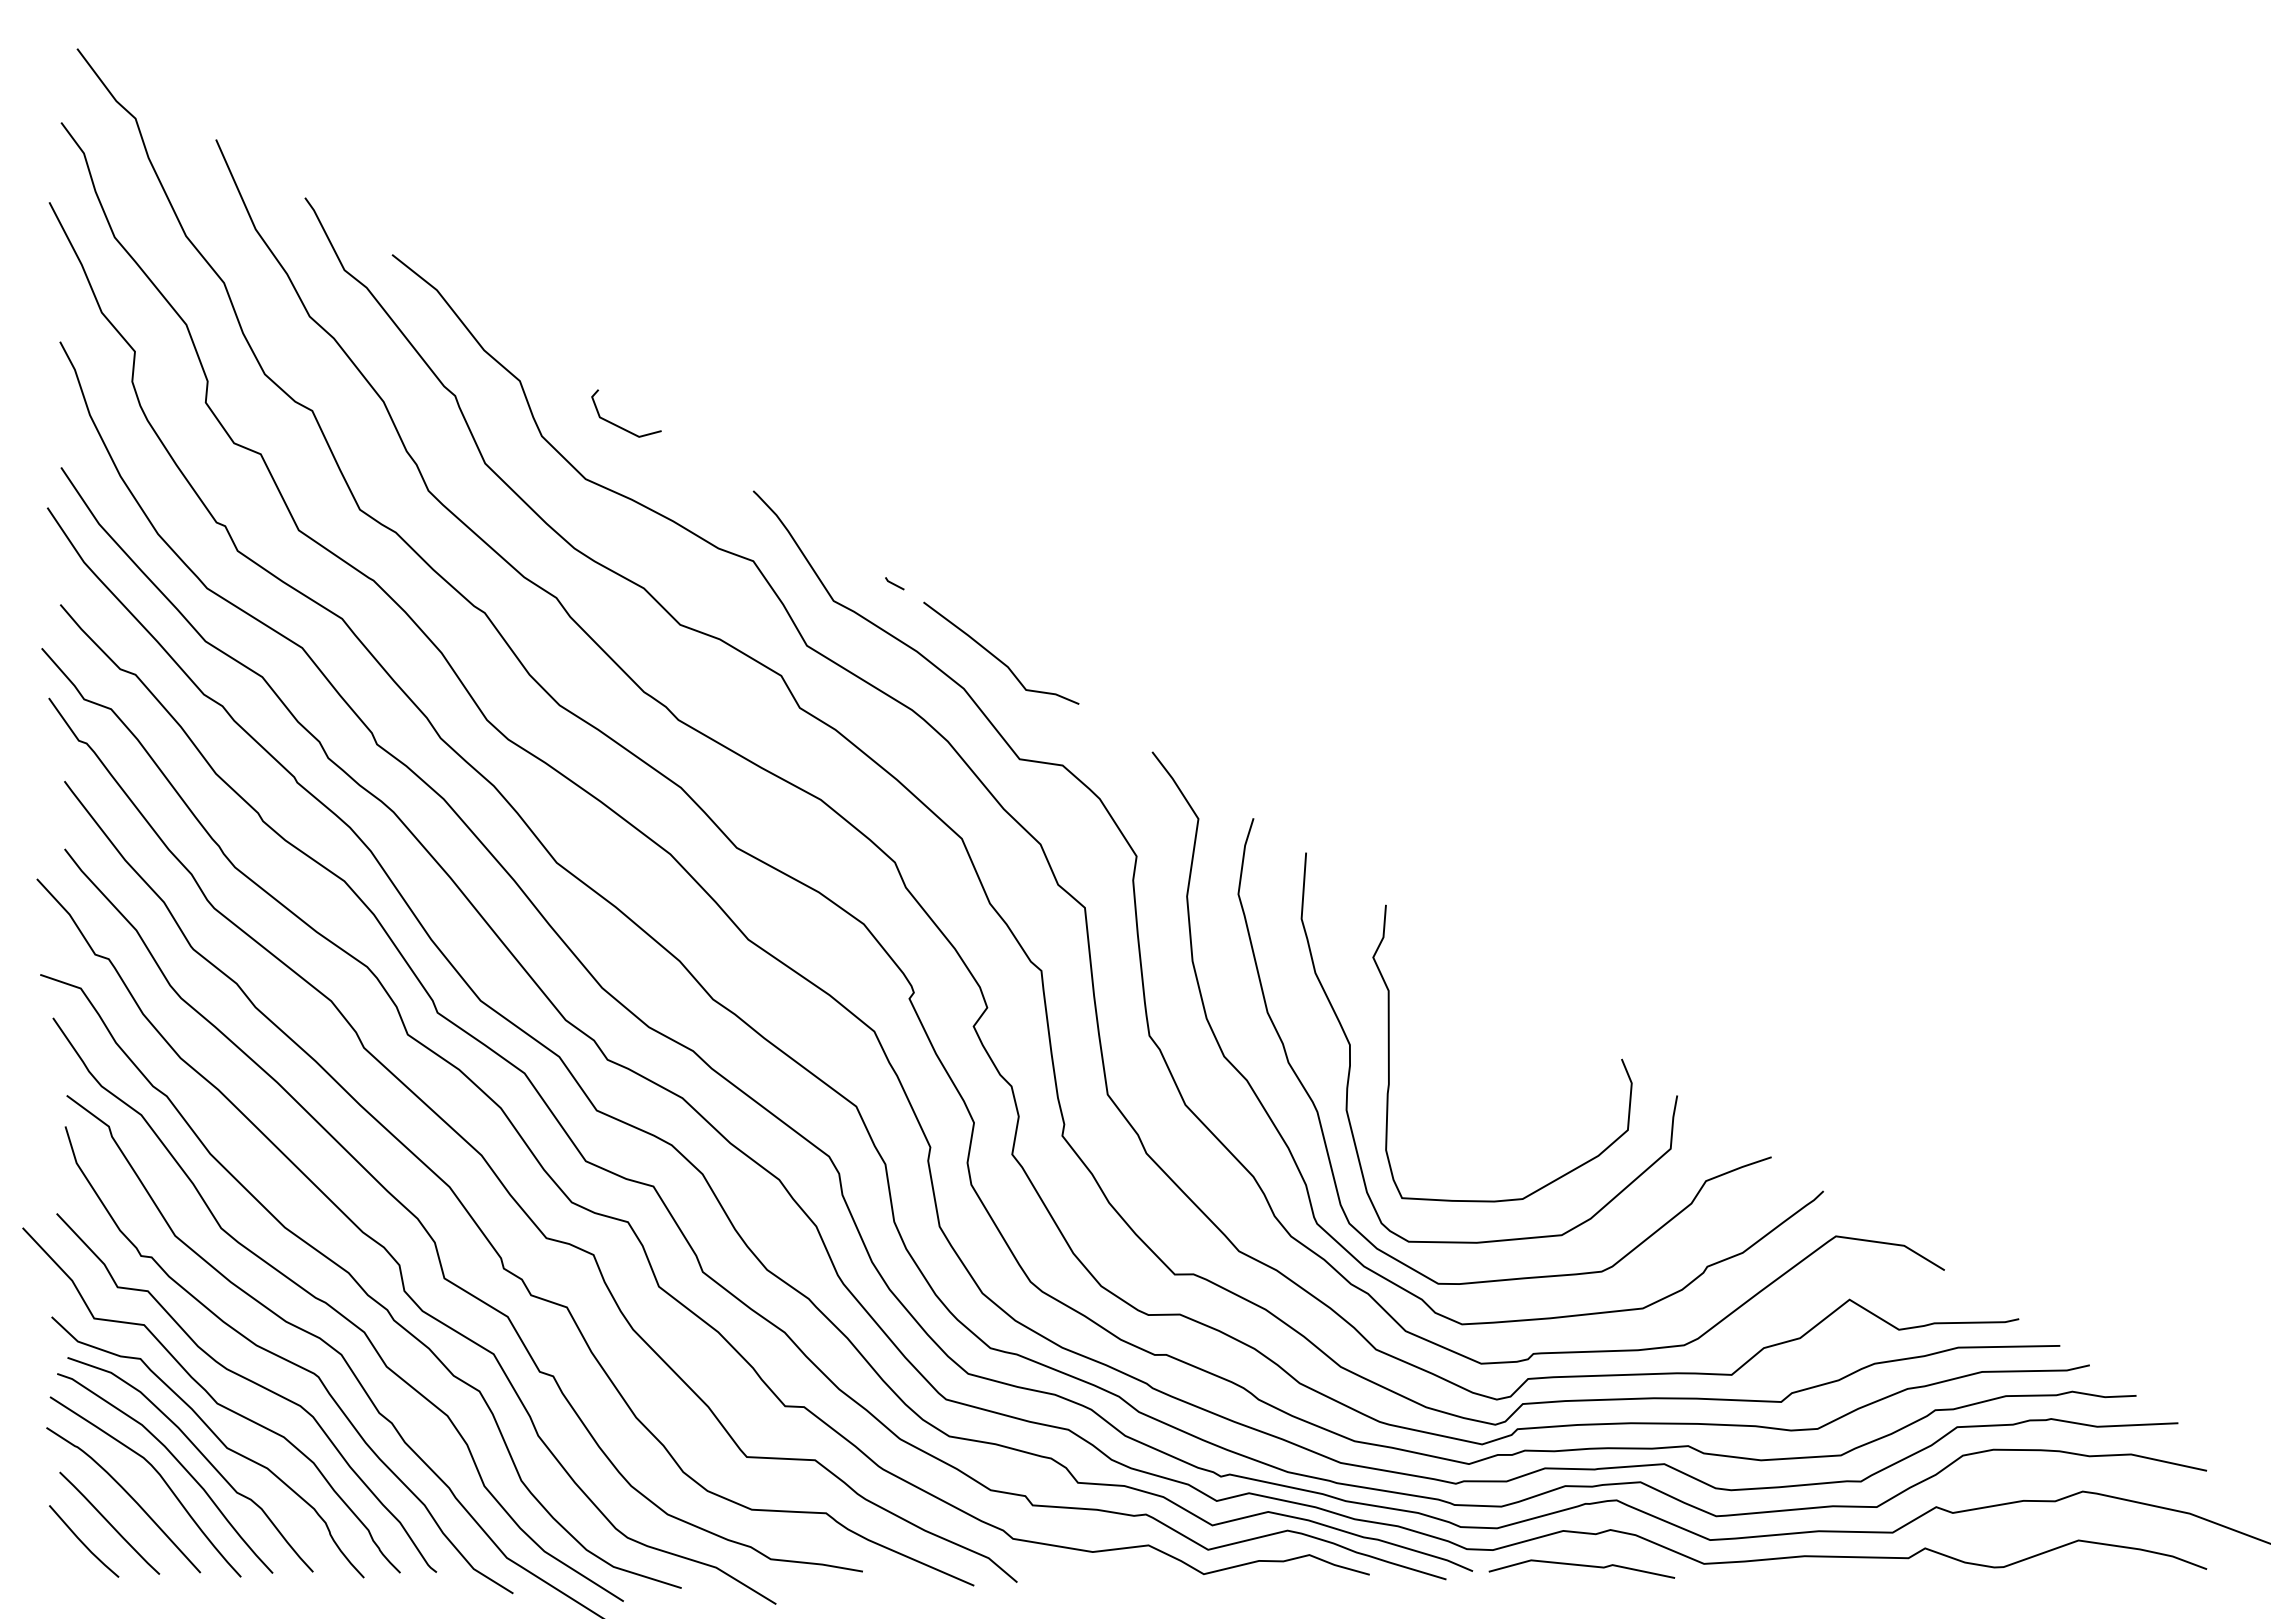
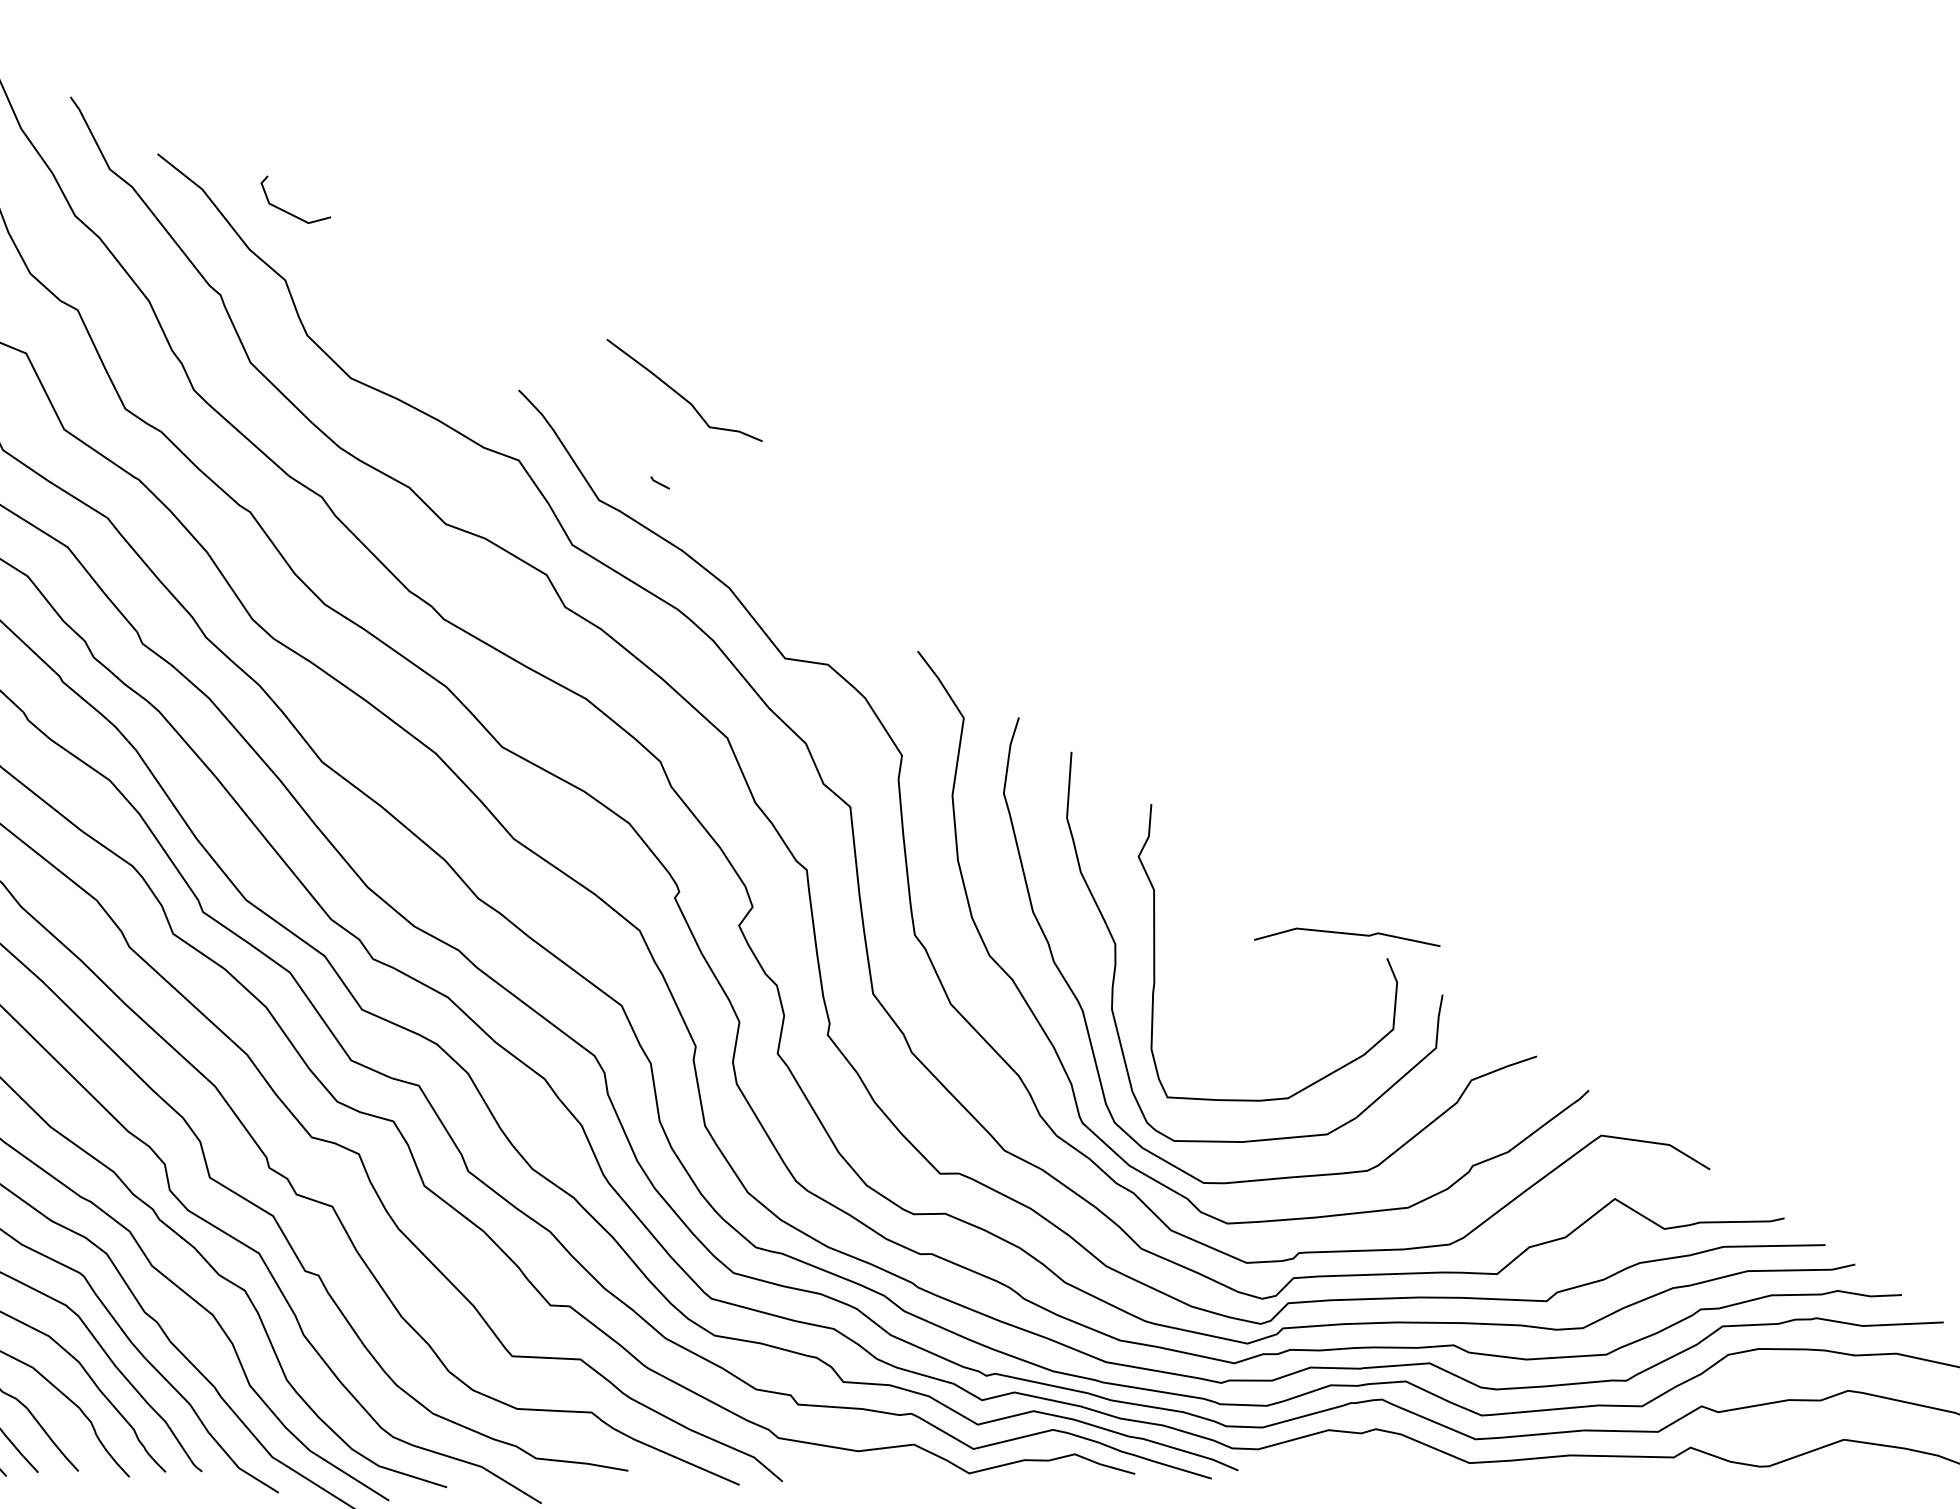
line: (620, 426) -> (289, 212), moved
curve: (996, 656) -> (679, 393), moved
line: (1581, 1566) -> (1346, 934), moved

